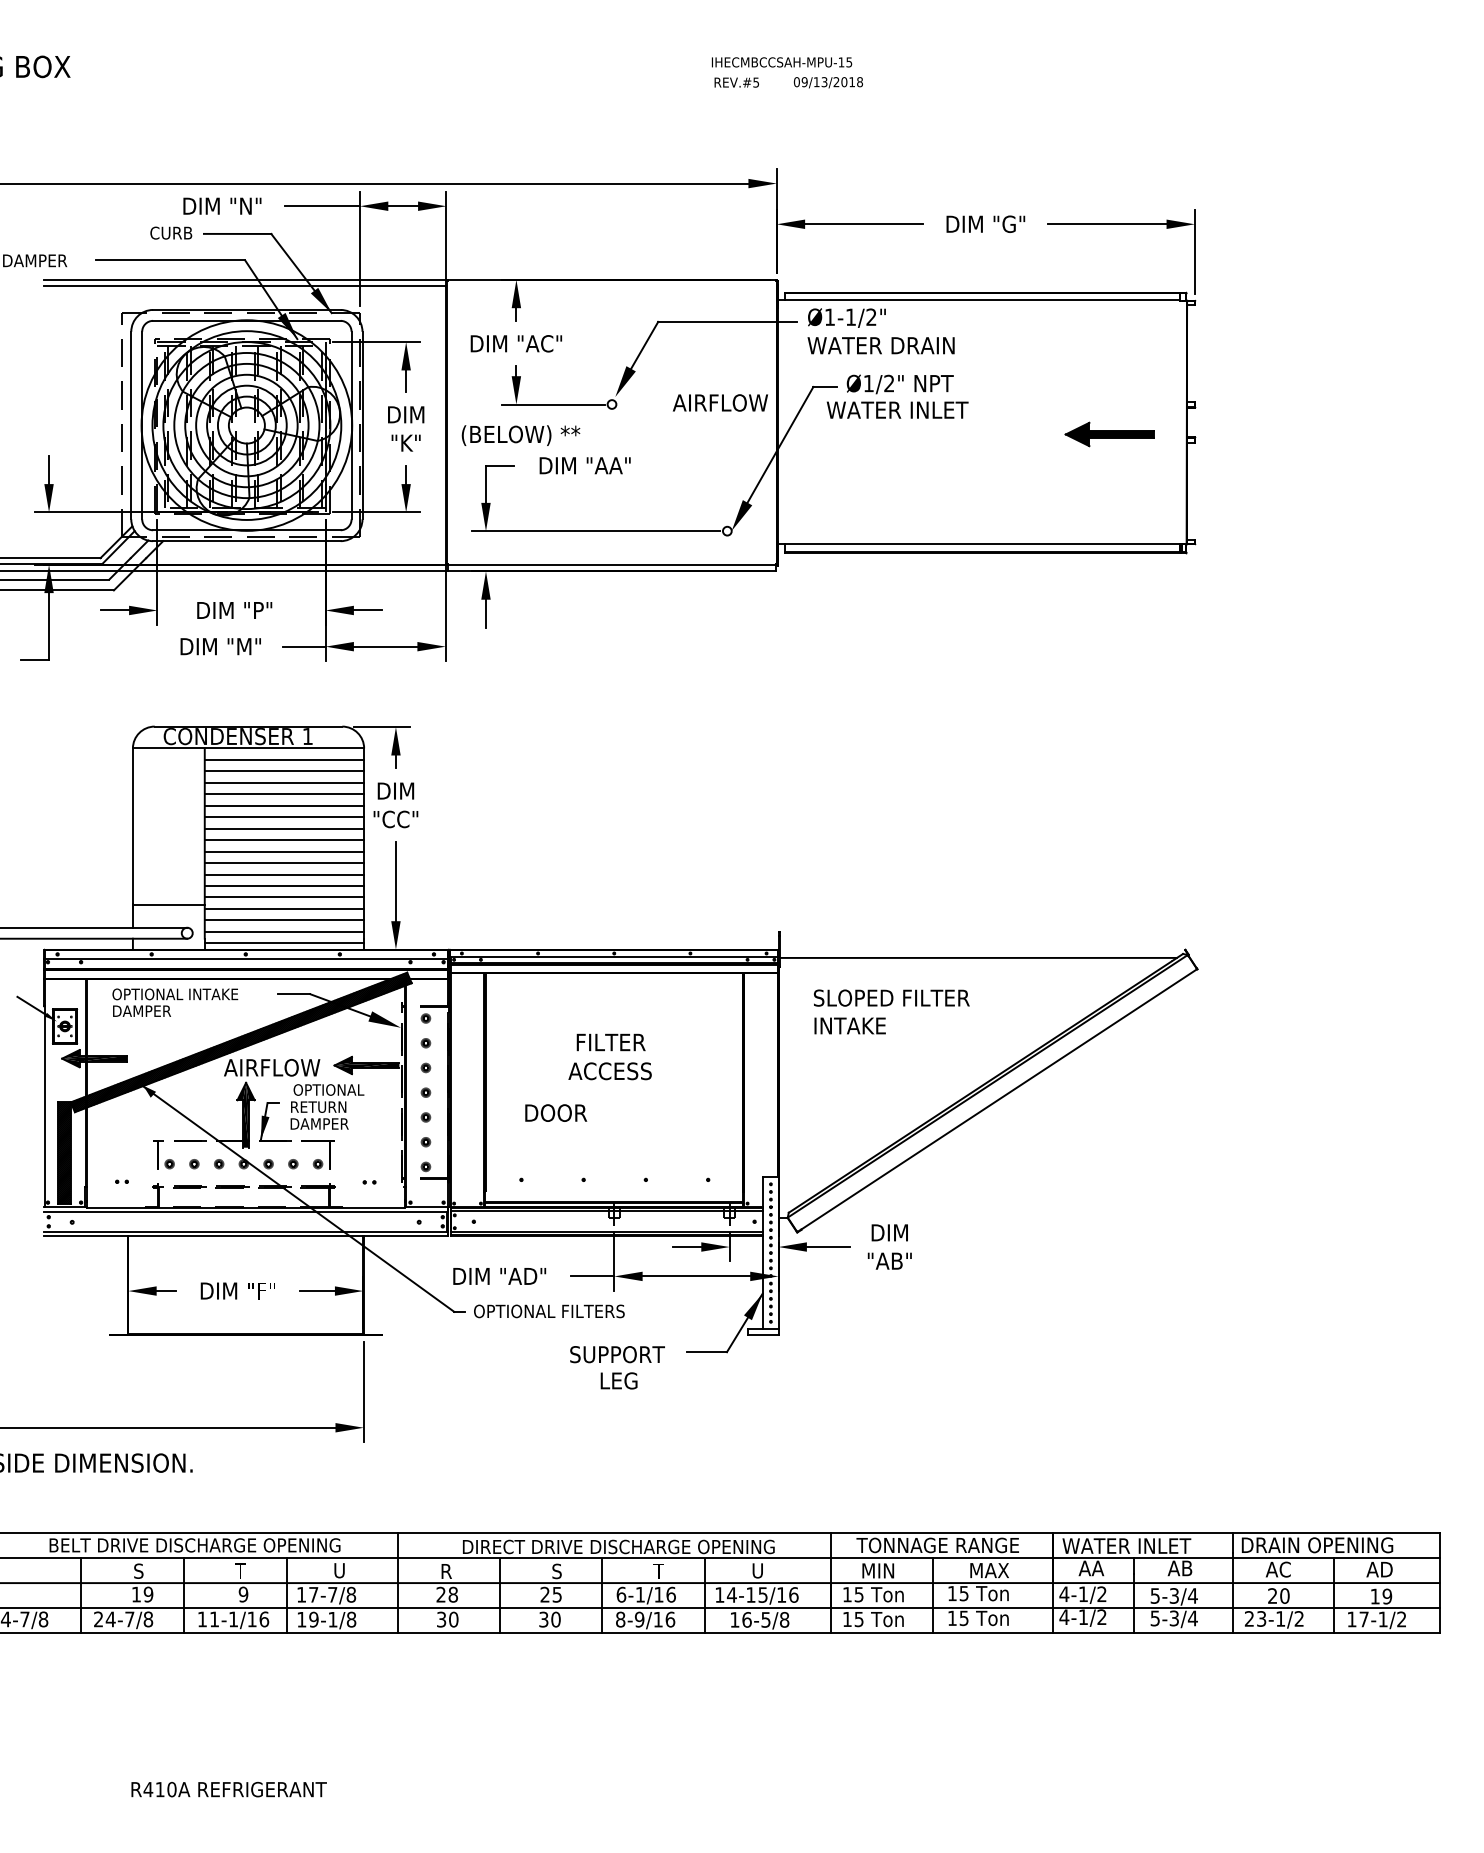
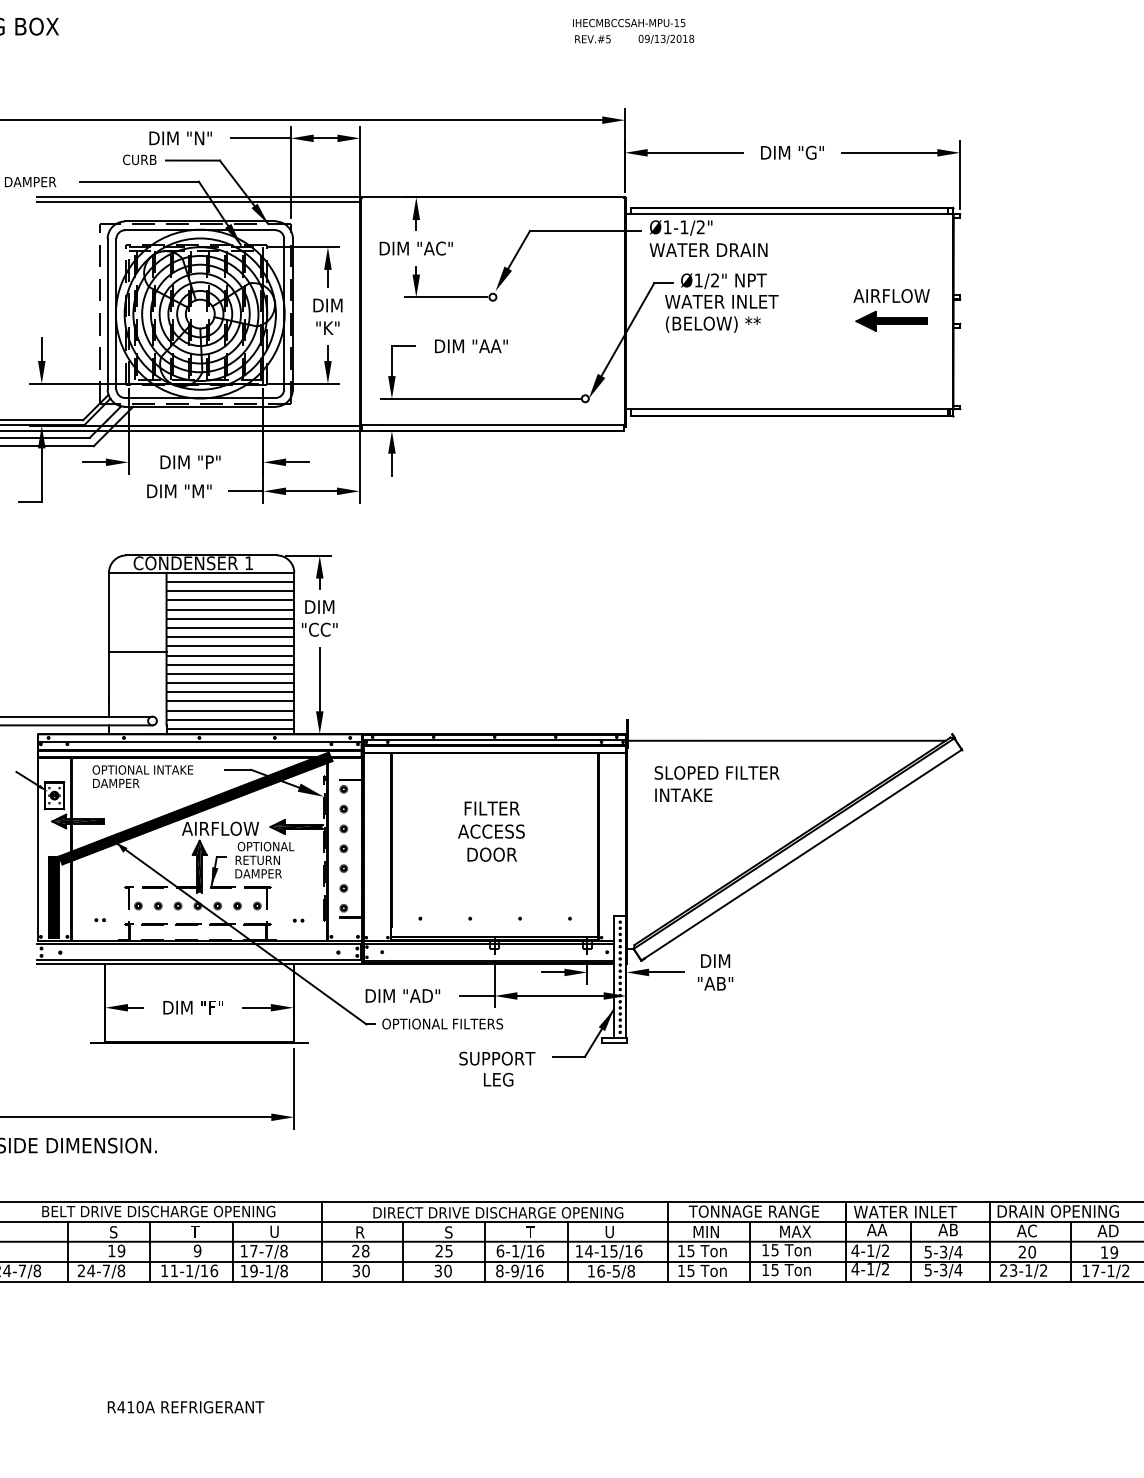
text: (719, 402) -> (890, 295), moved
text: (520, 435) -> (712, 324), moved
line: (168, 904) -> (137, 652), moved
text: (556, 1112) -> (492, 854), moved

